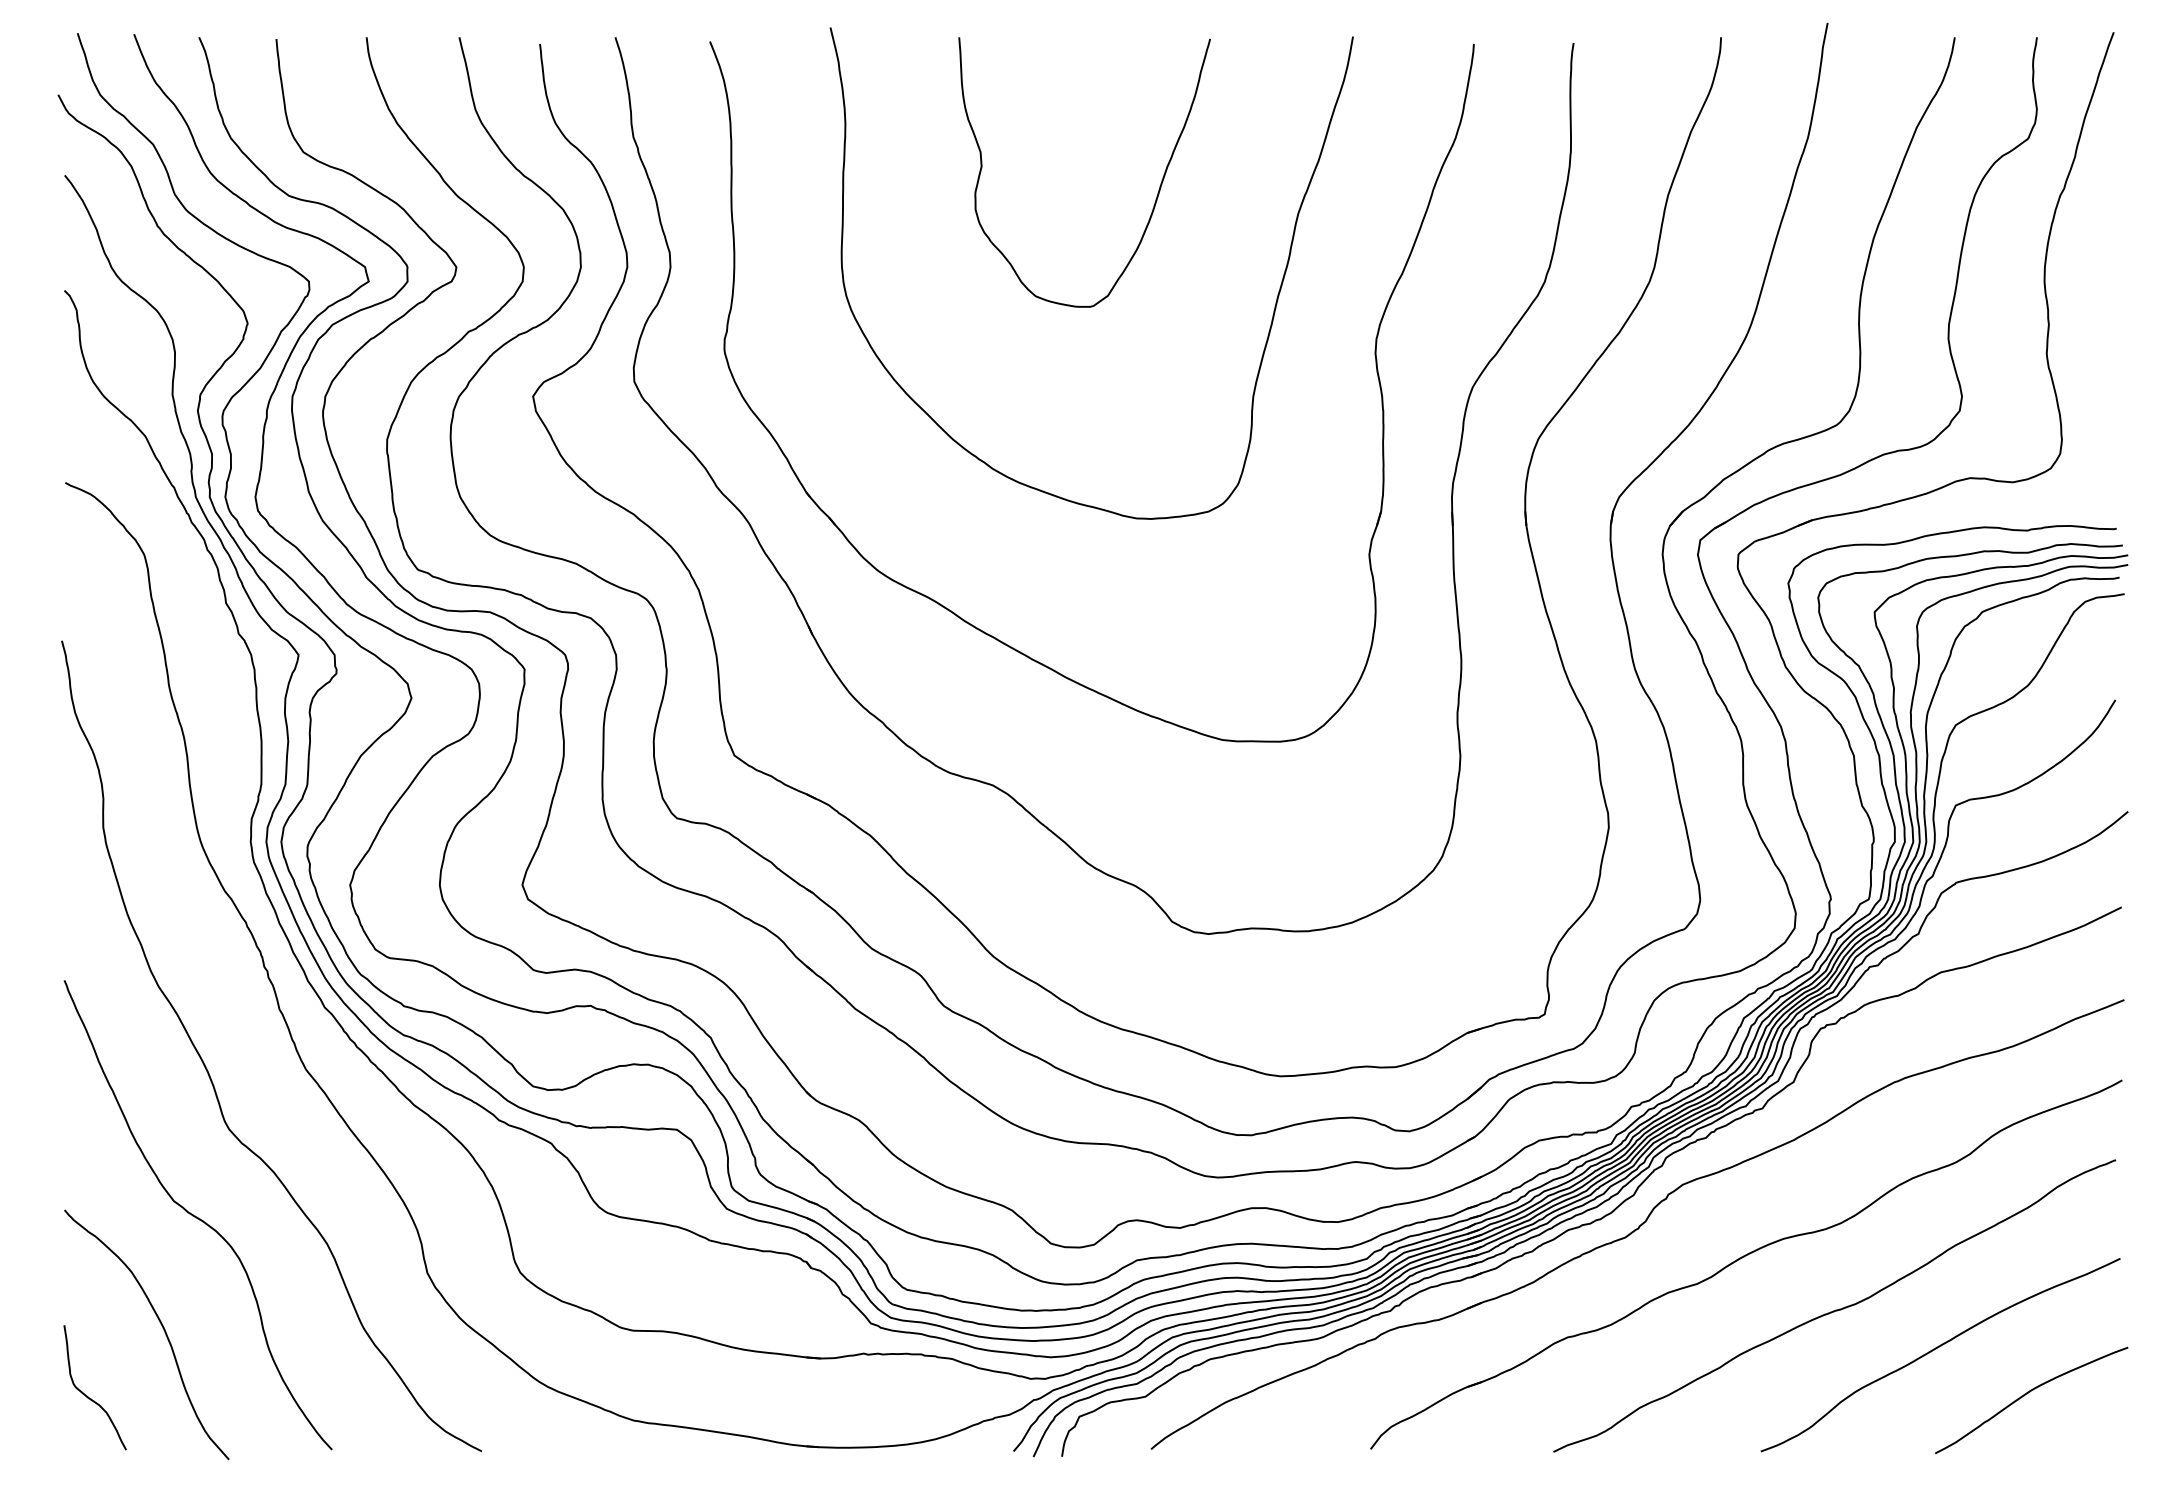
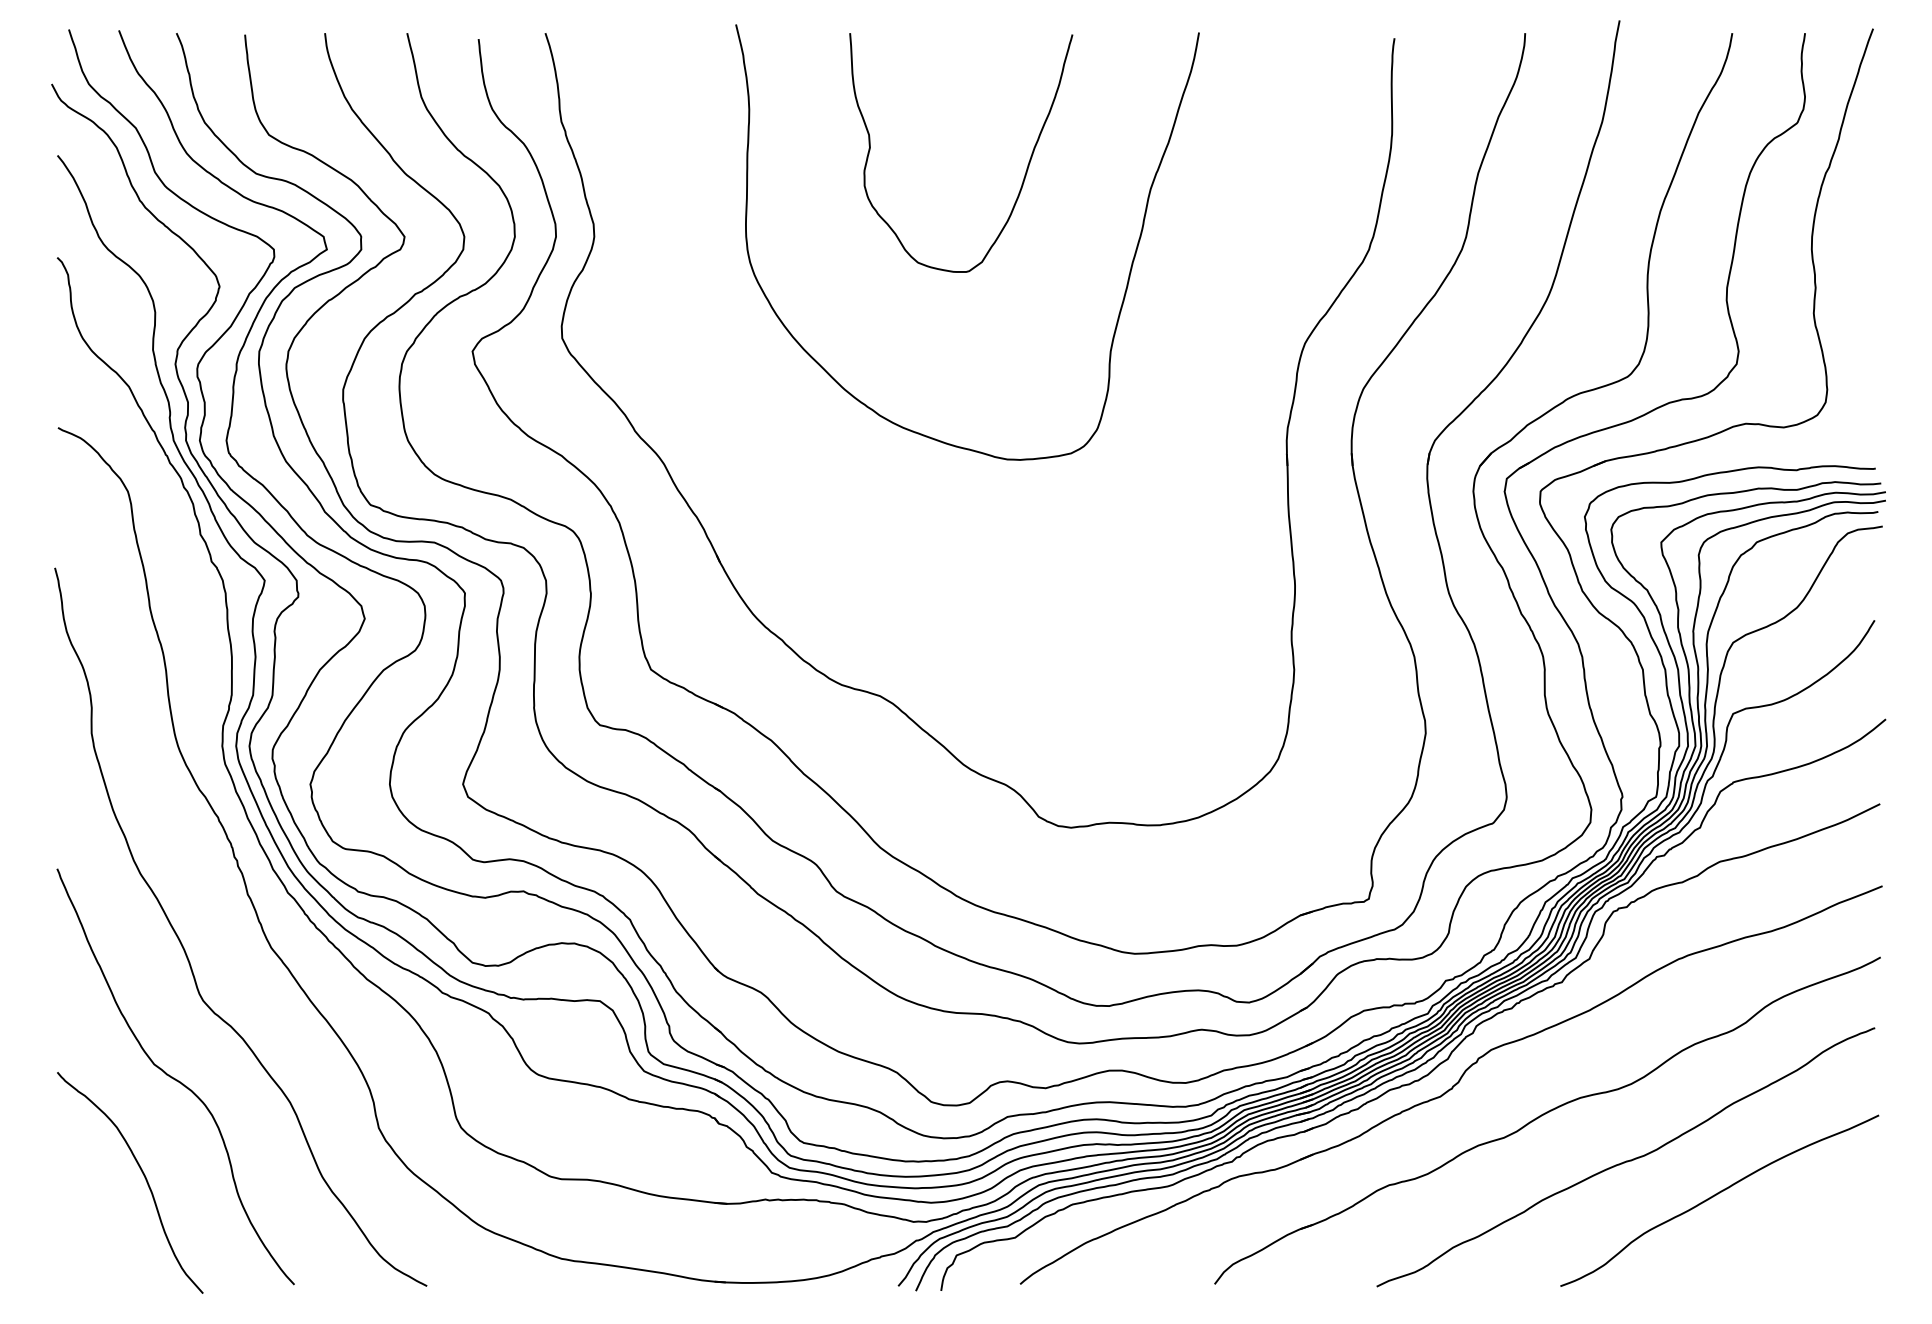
part: (948, 608) -> (840, 539), removed
curve: (2027, 1394) -> (1796, 1235), removed
curve: (87, 1395) -> (77, 1236), removed

